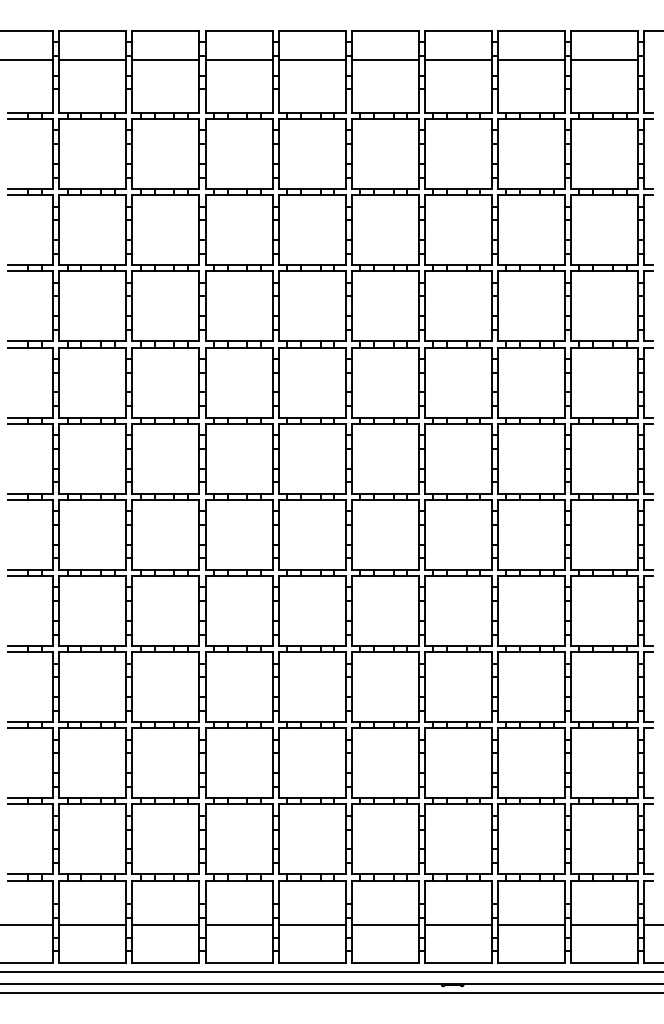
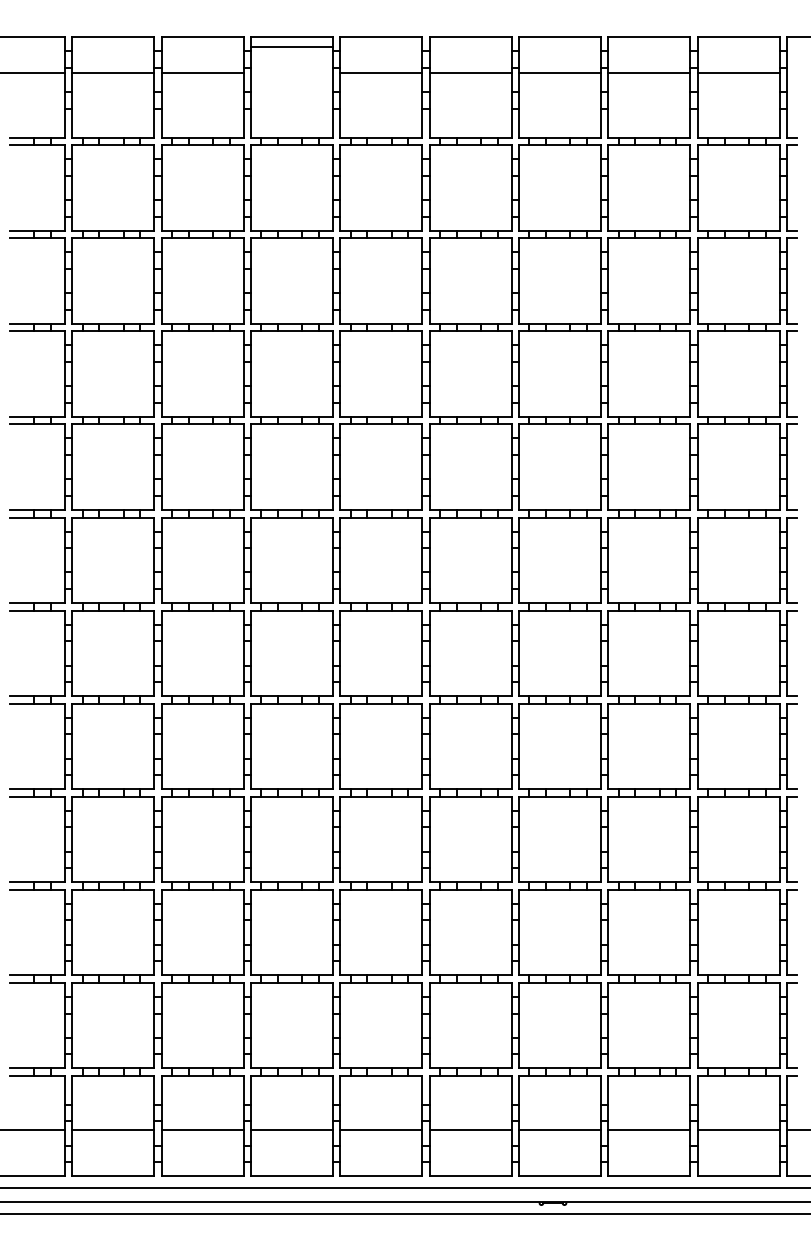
line: (238, 59) -> (291, 46), moved

